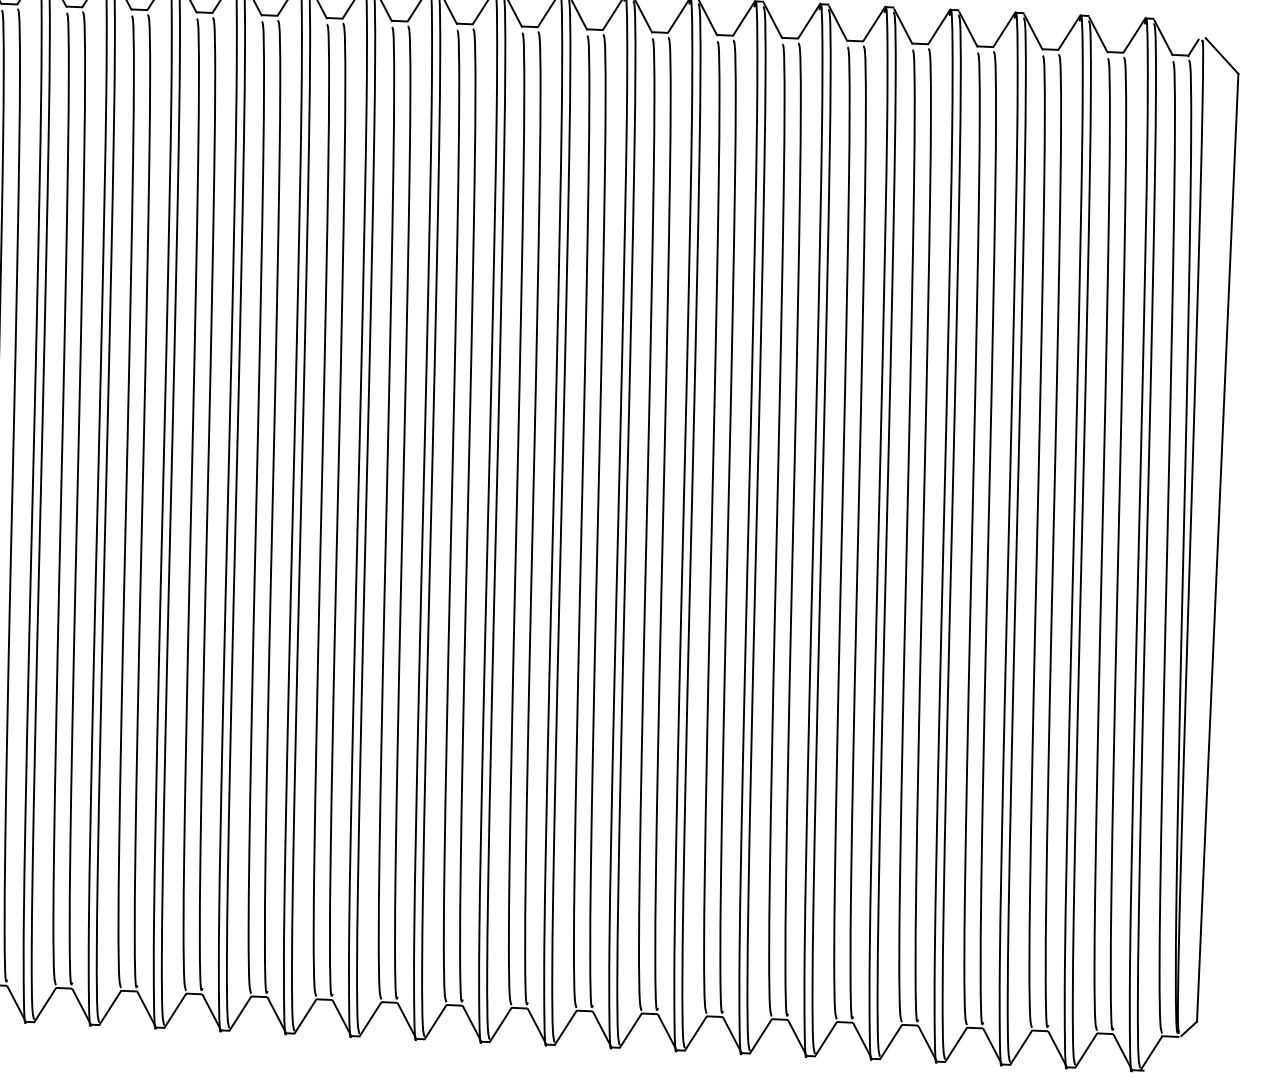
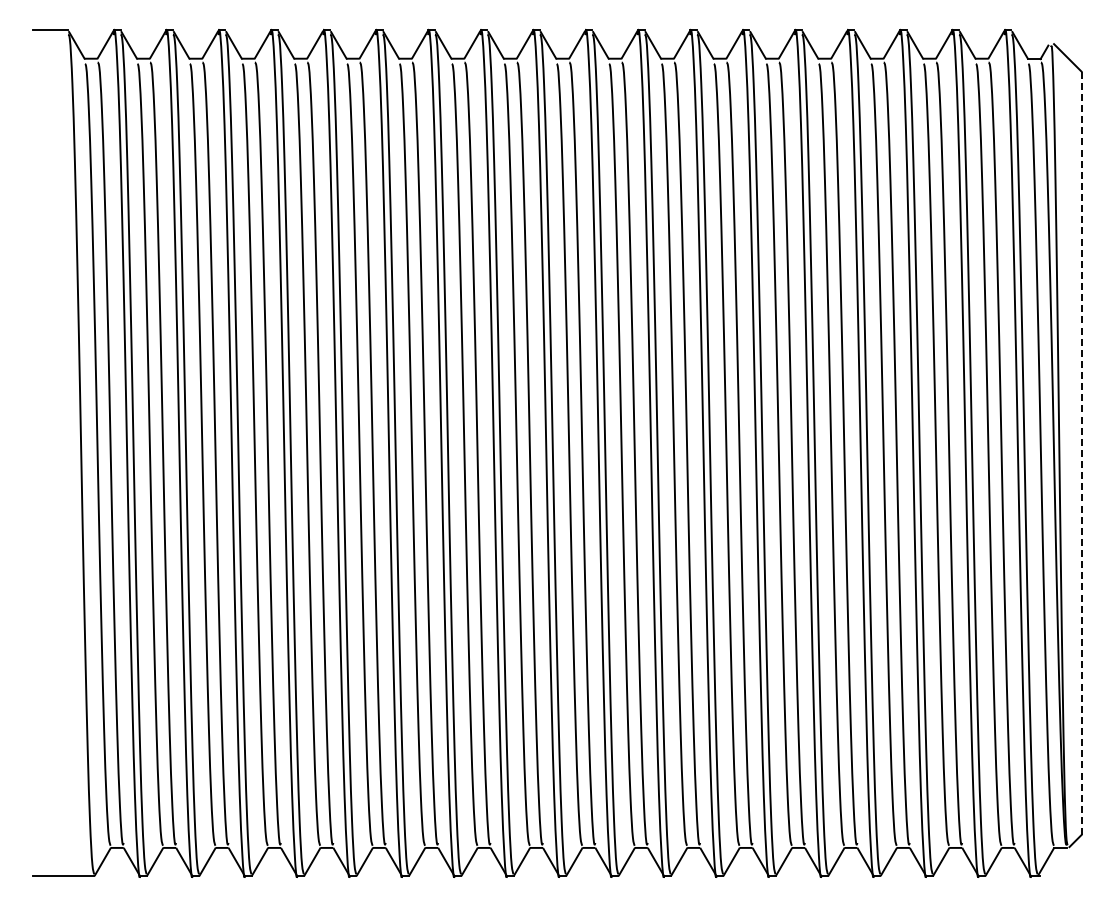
line: (1217, 547) -> (1081, 453), solid -> dashed

